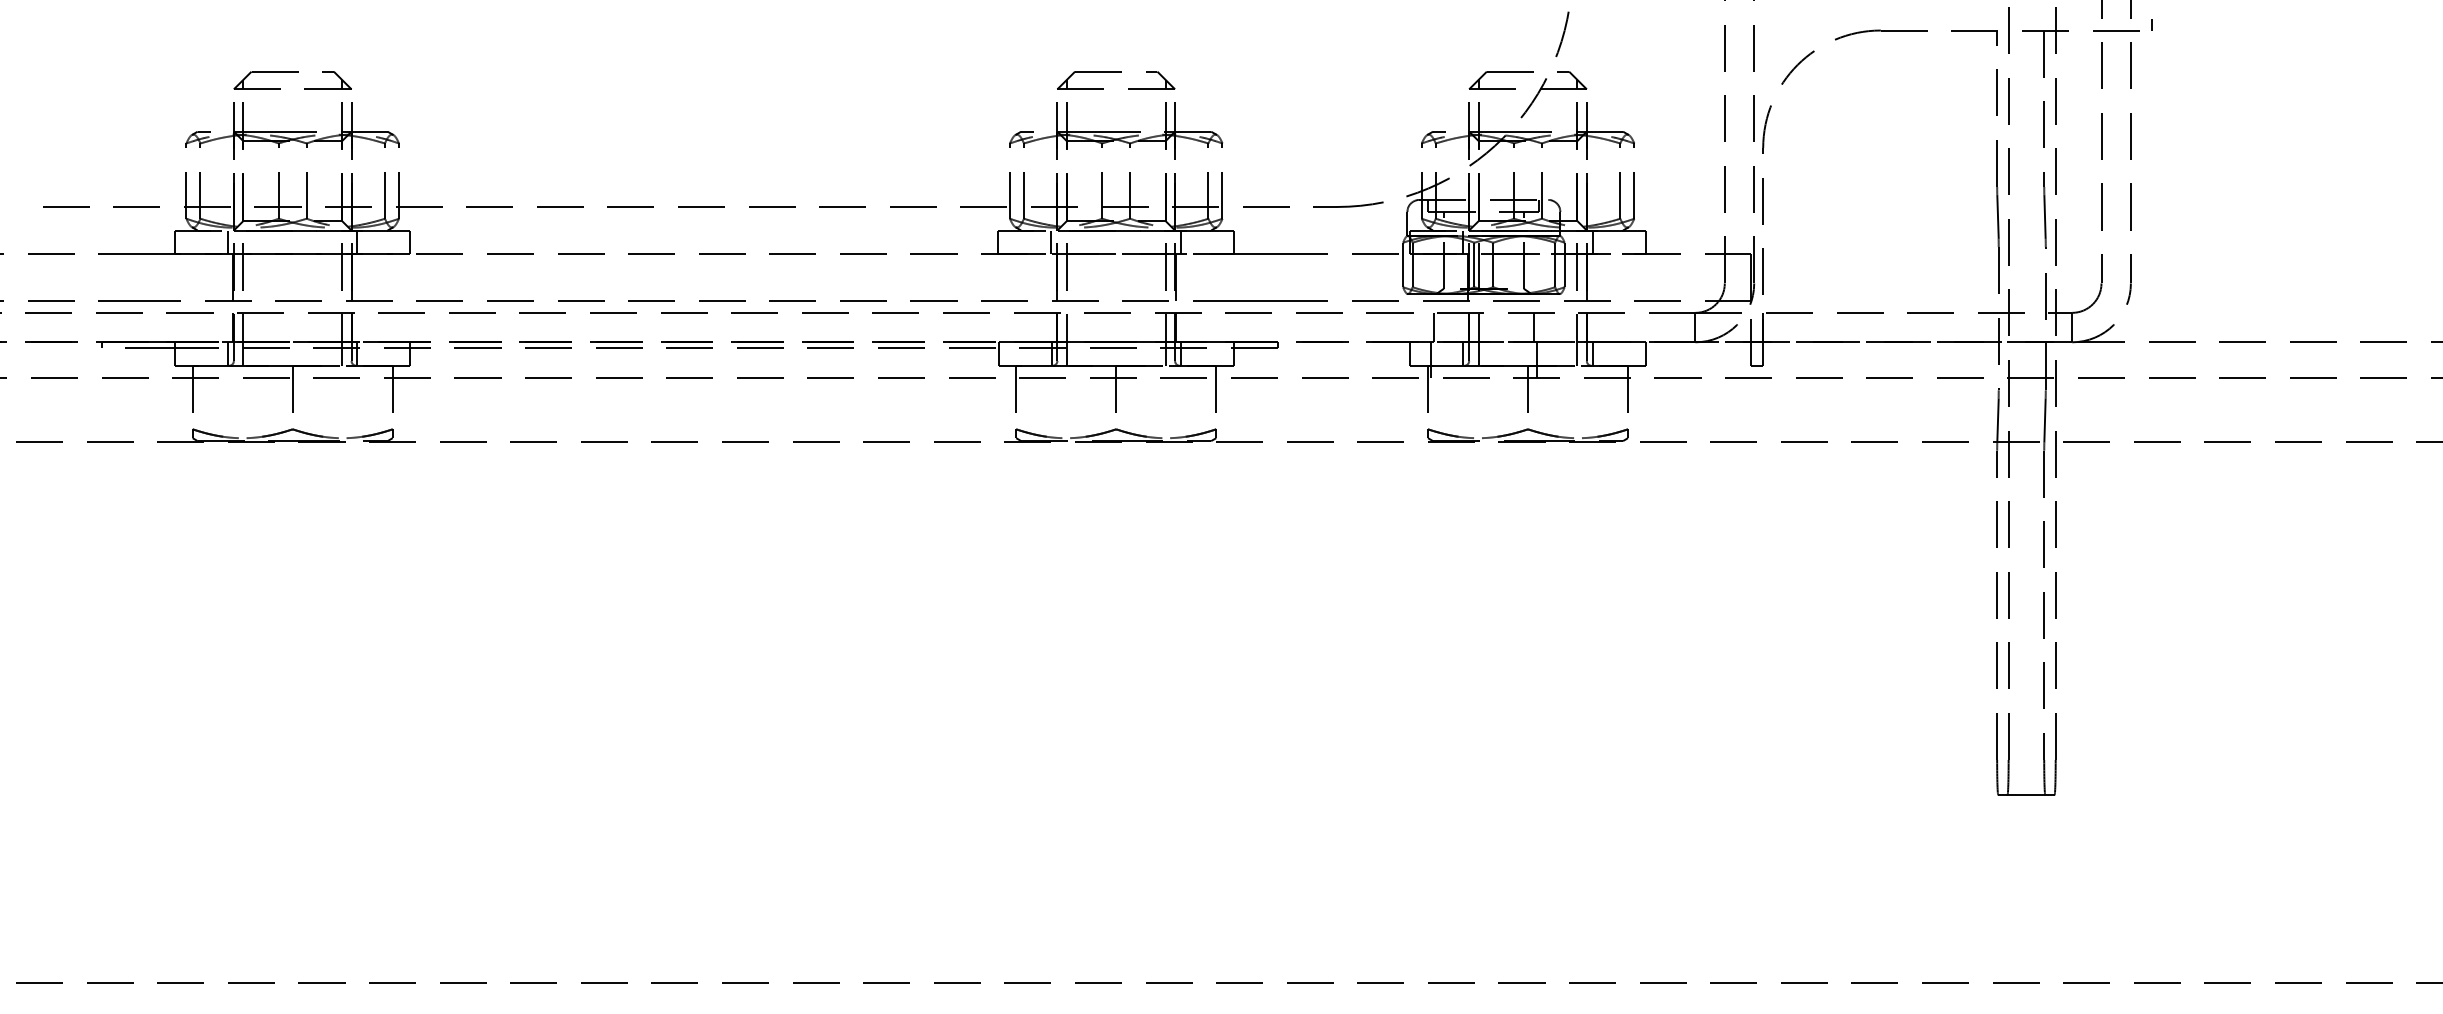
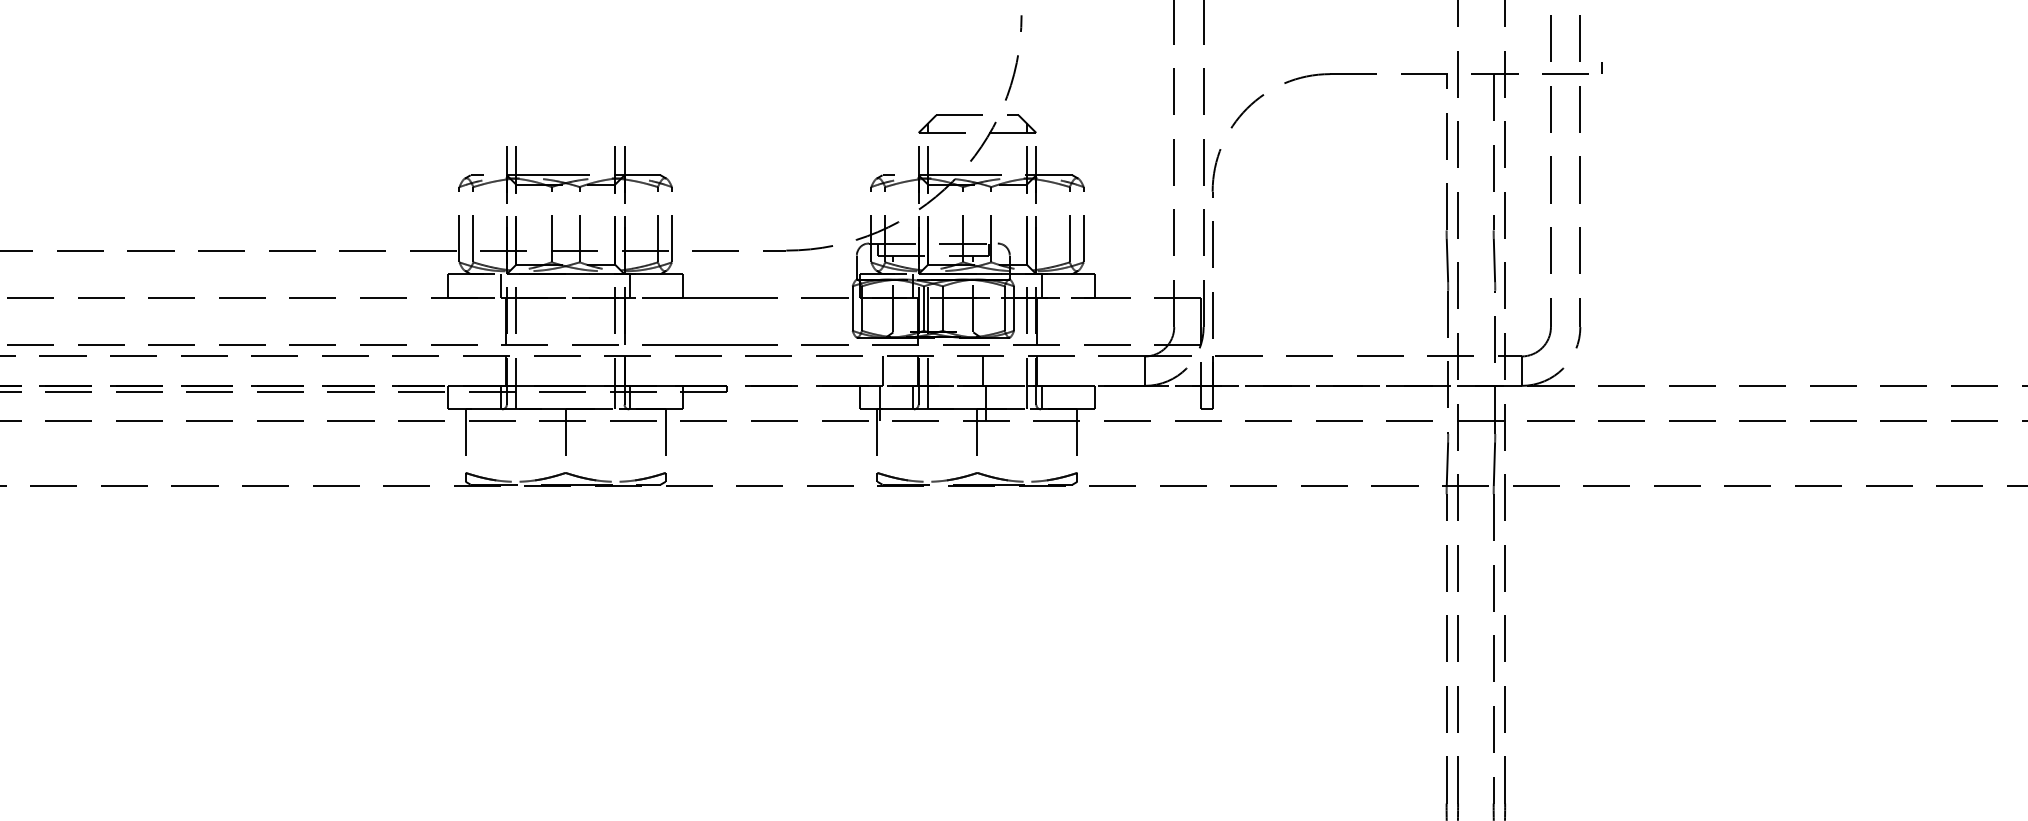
part: (1116, 72) -> (565, 116), removed

